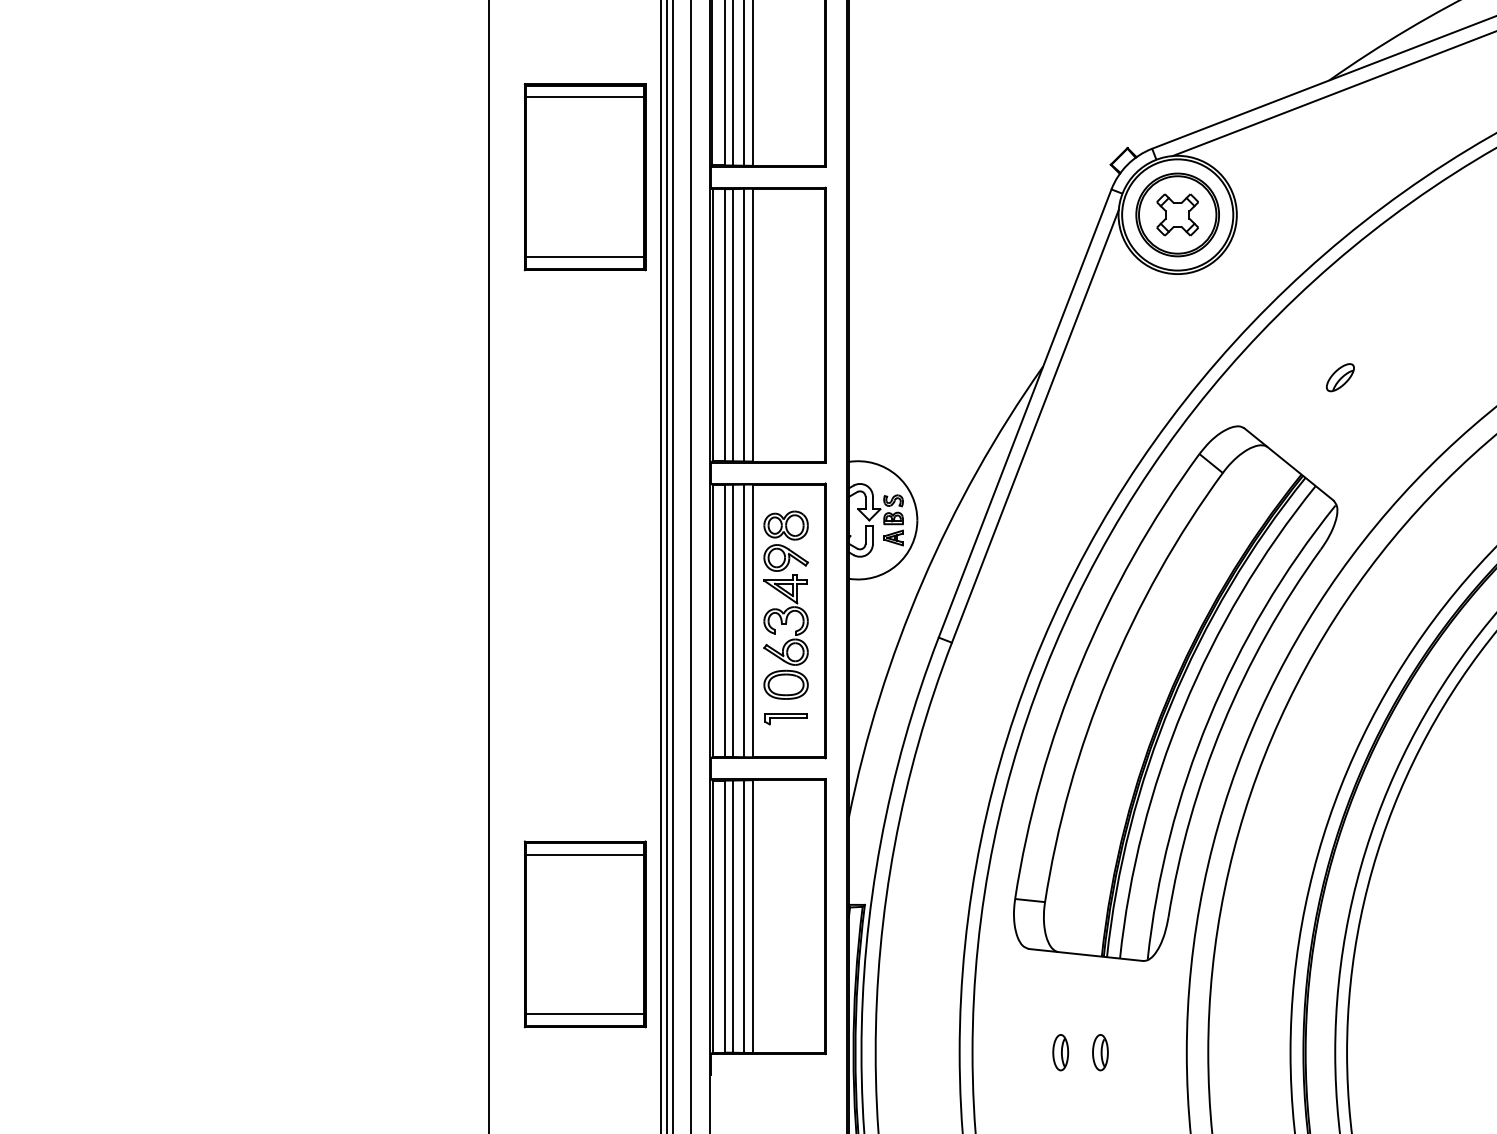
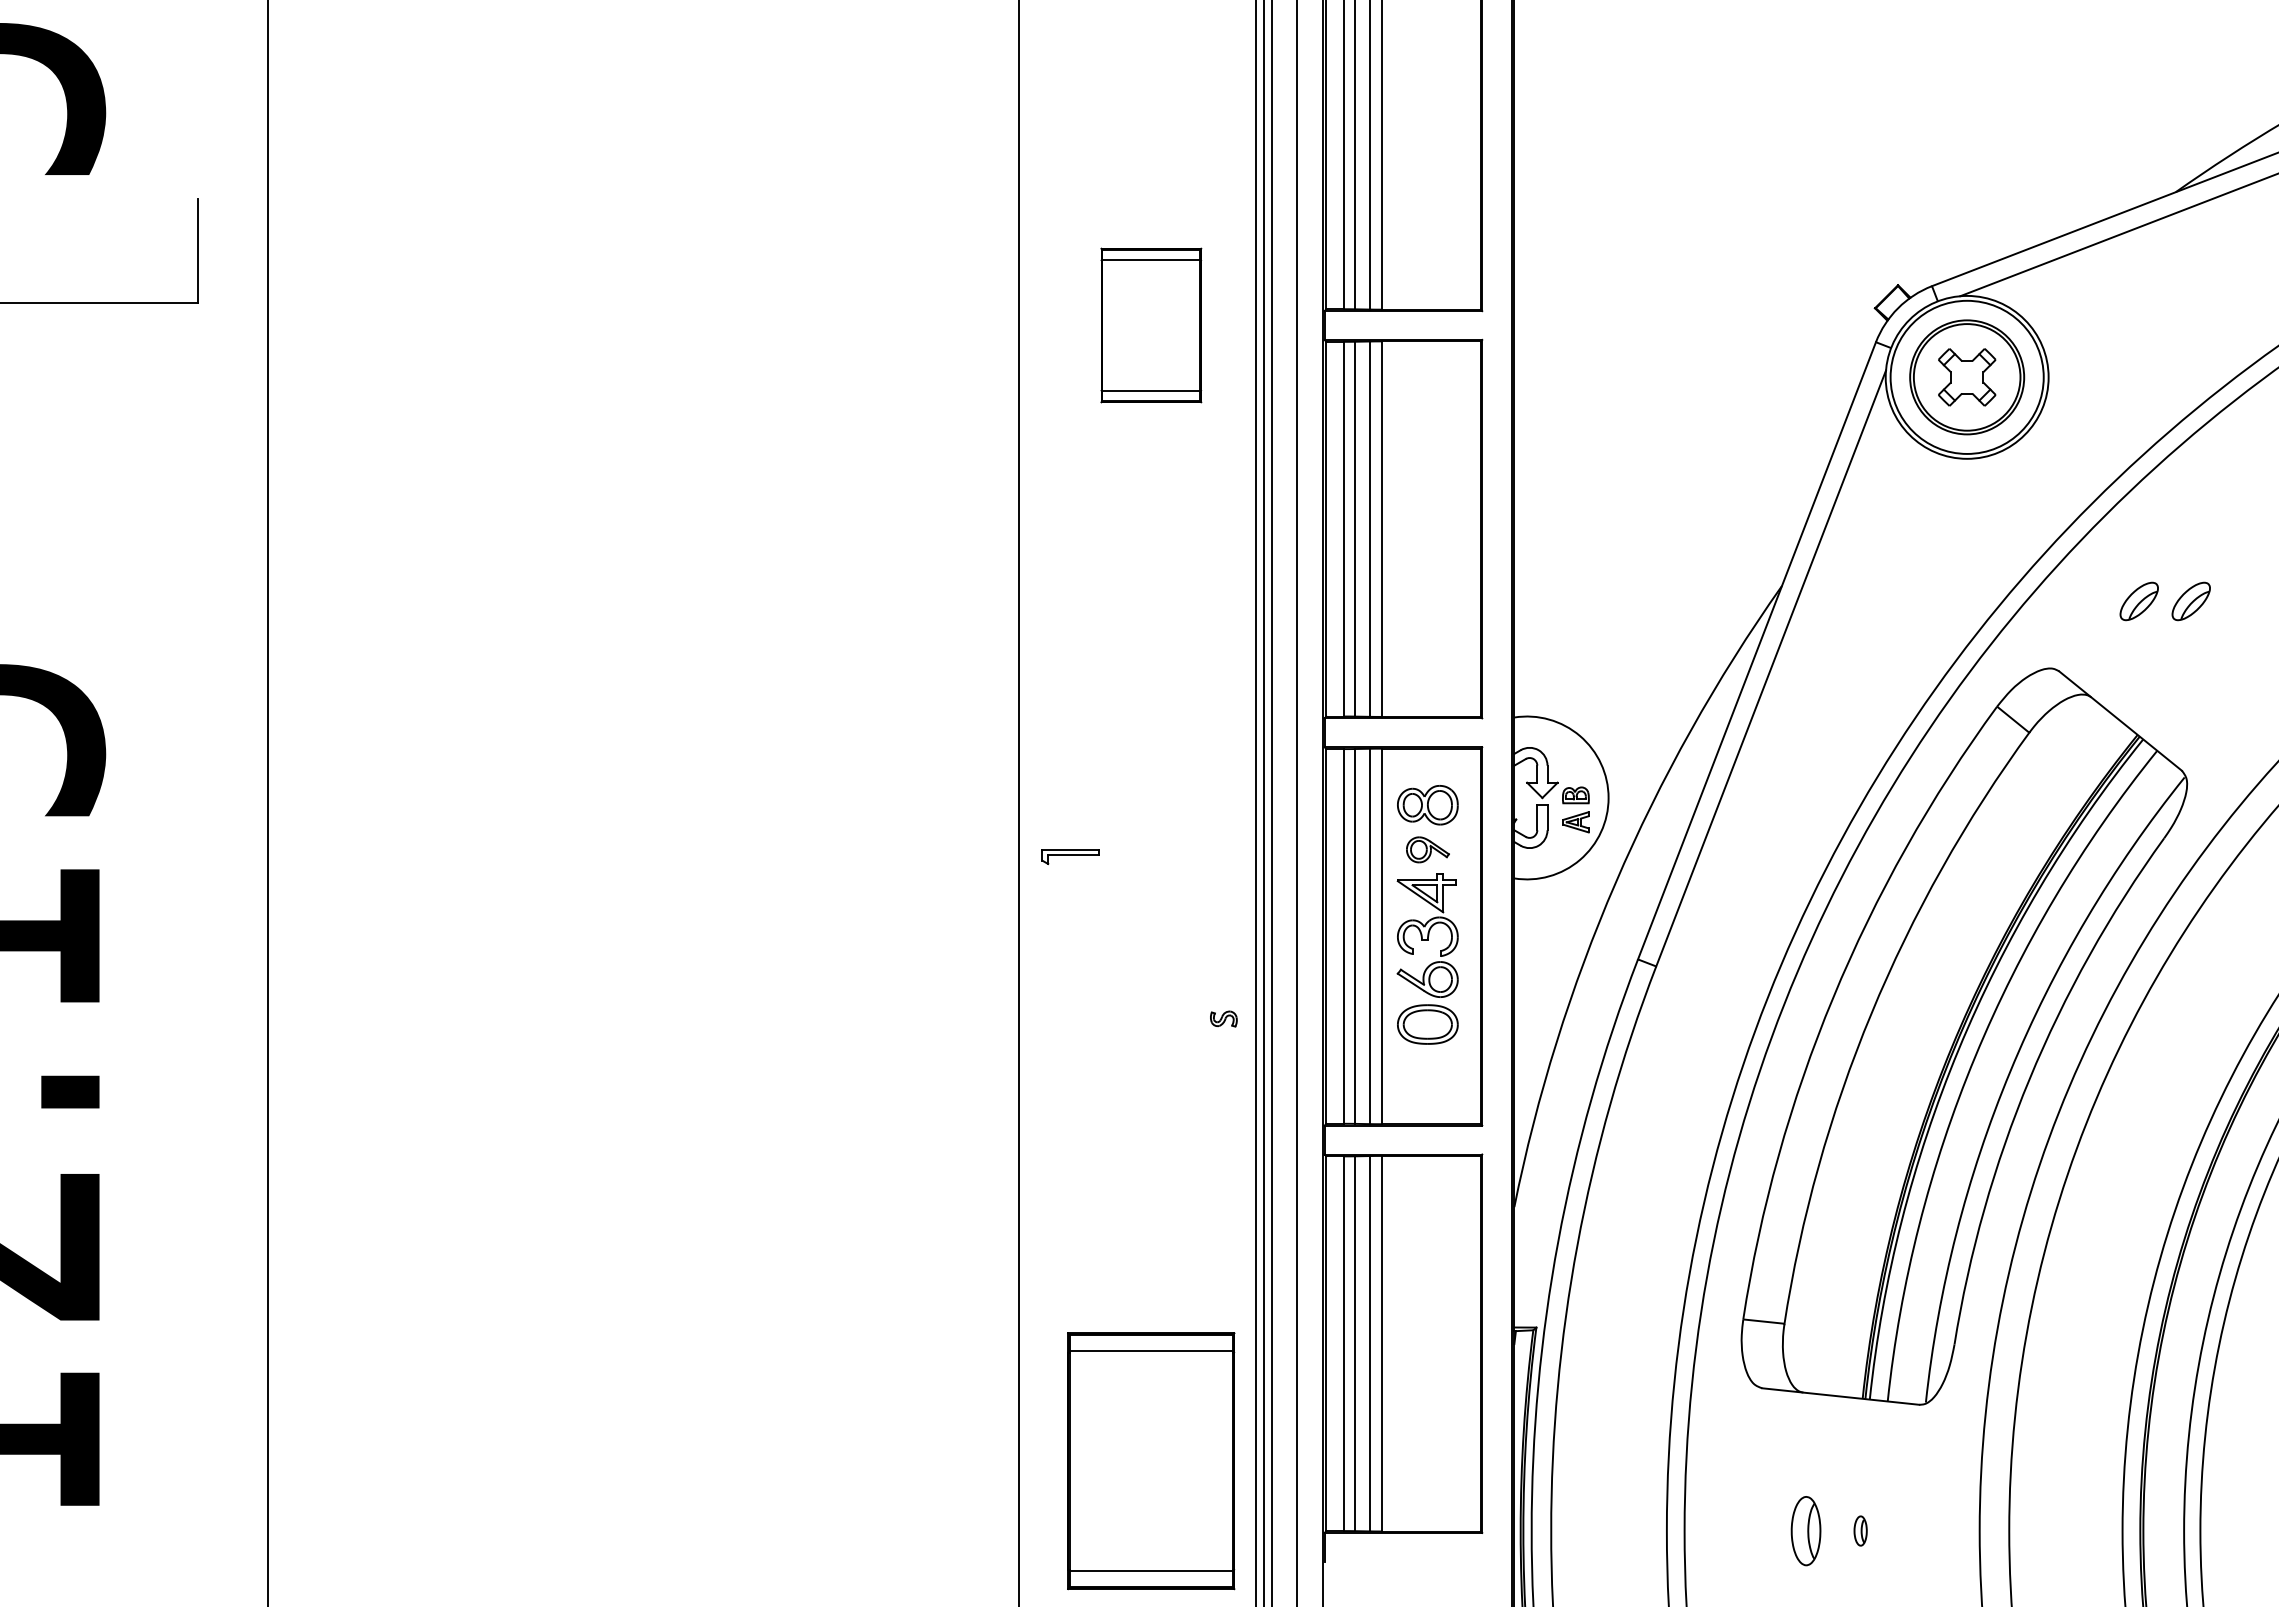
part: (585, 177) -> (1151, 325), size x0.6
part: (1302, 377) -> (2138, 601), added
part: (893, 500) -> (1223, 1018), moved
part: (785, 557) -> (1427, 849), size x0.7
part: (785, 718) -> (1070, 856), moved
part: (585, 934) -> (1151, 1461), moved
part: (1060, 1052) -> (1805, 1530), size x1.4
part: (1100, 1052) -> (1860, 1530), size x0.6

